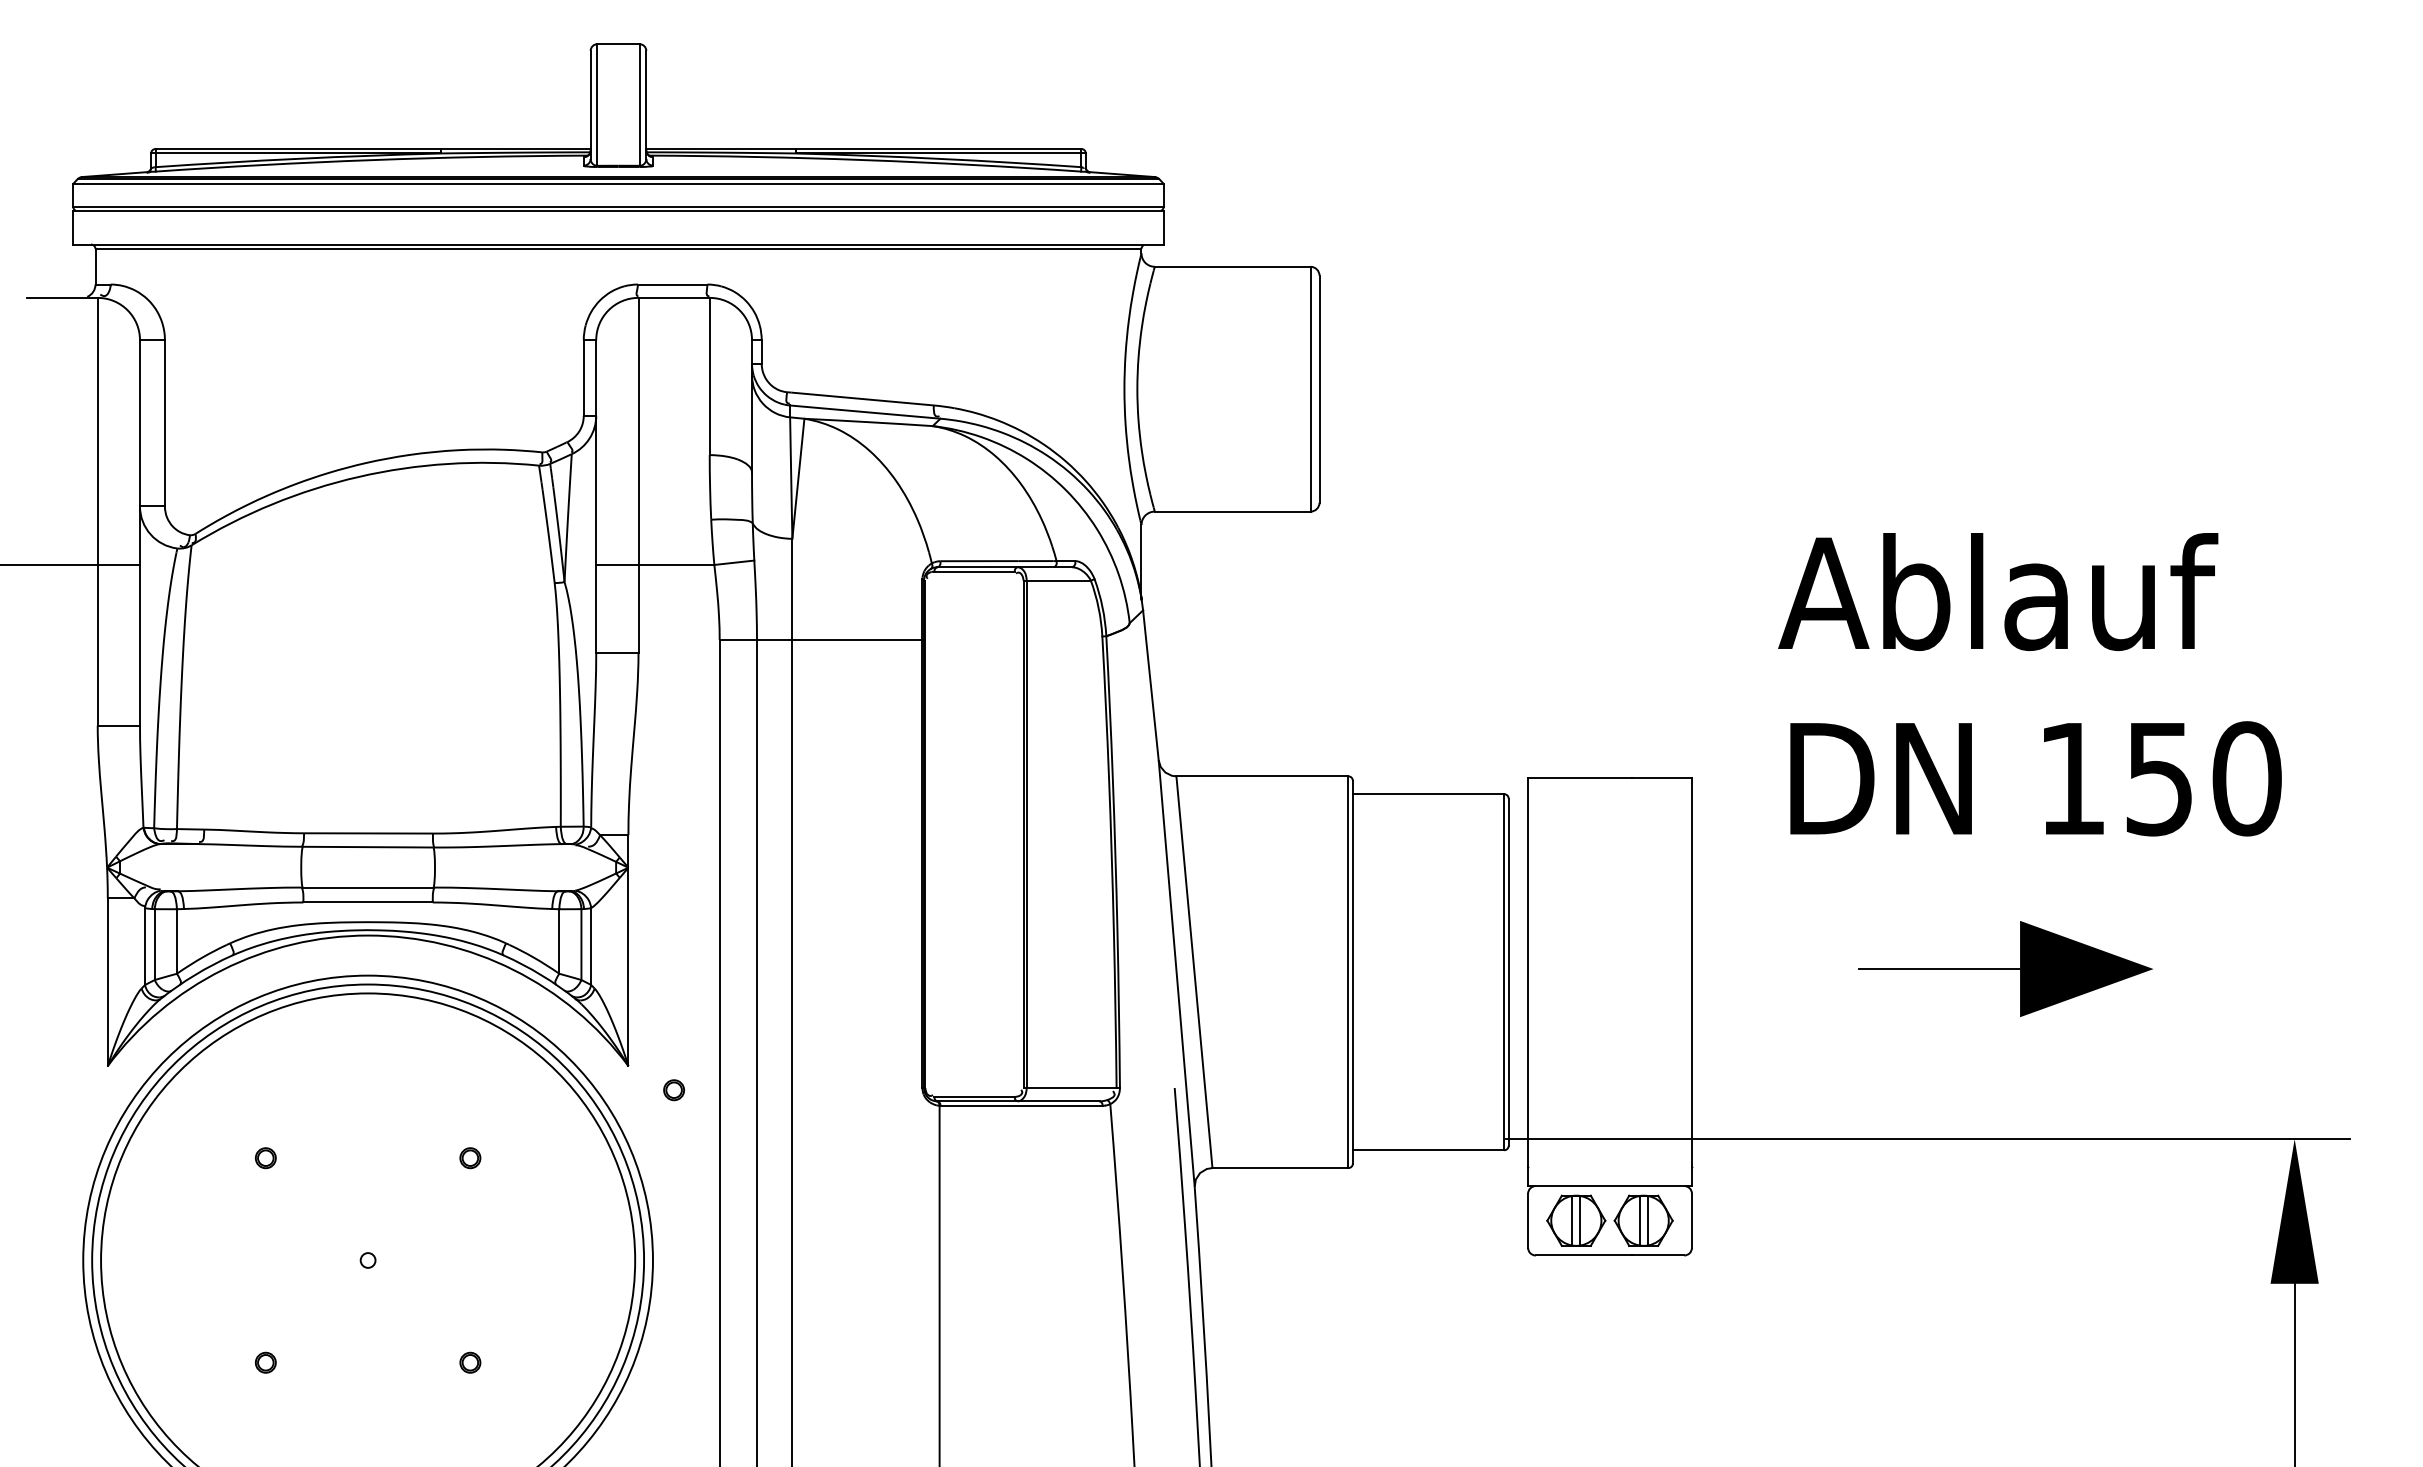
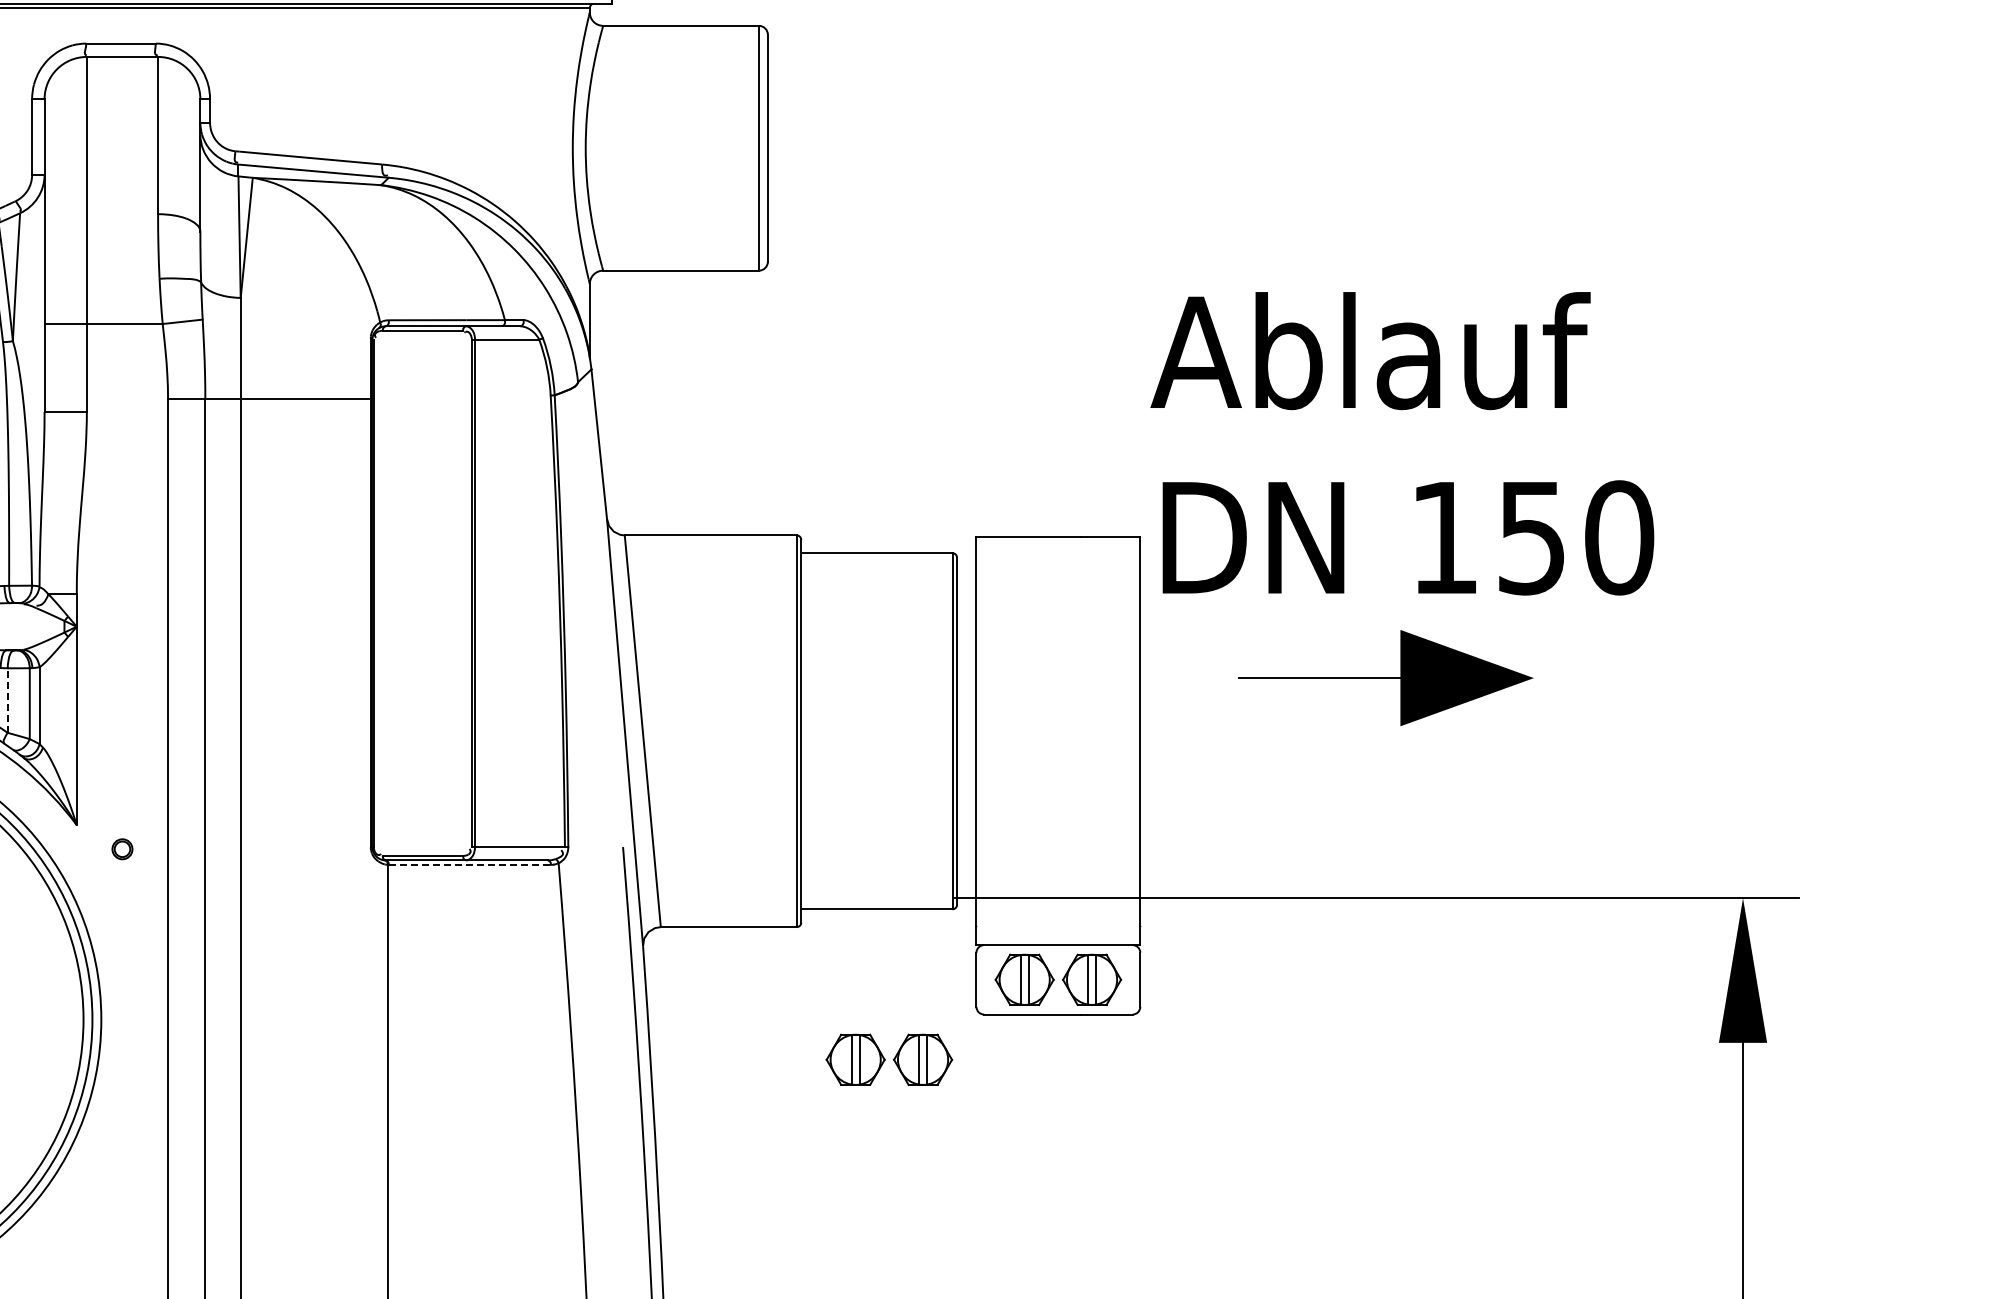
text: (2029, 684) -> (1401, 443), moved
line: (559, 941) -> (7, 700), solid -> dashed
part: (2005, 968) -> (1385, 677), moved
line: (1022, 1105) -> (470, 864), solid -> dashed
part: (1440, 1300) -> (888, 1059), added

